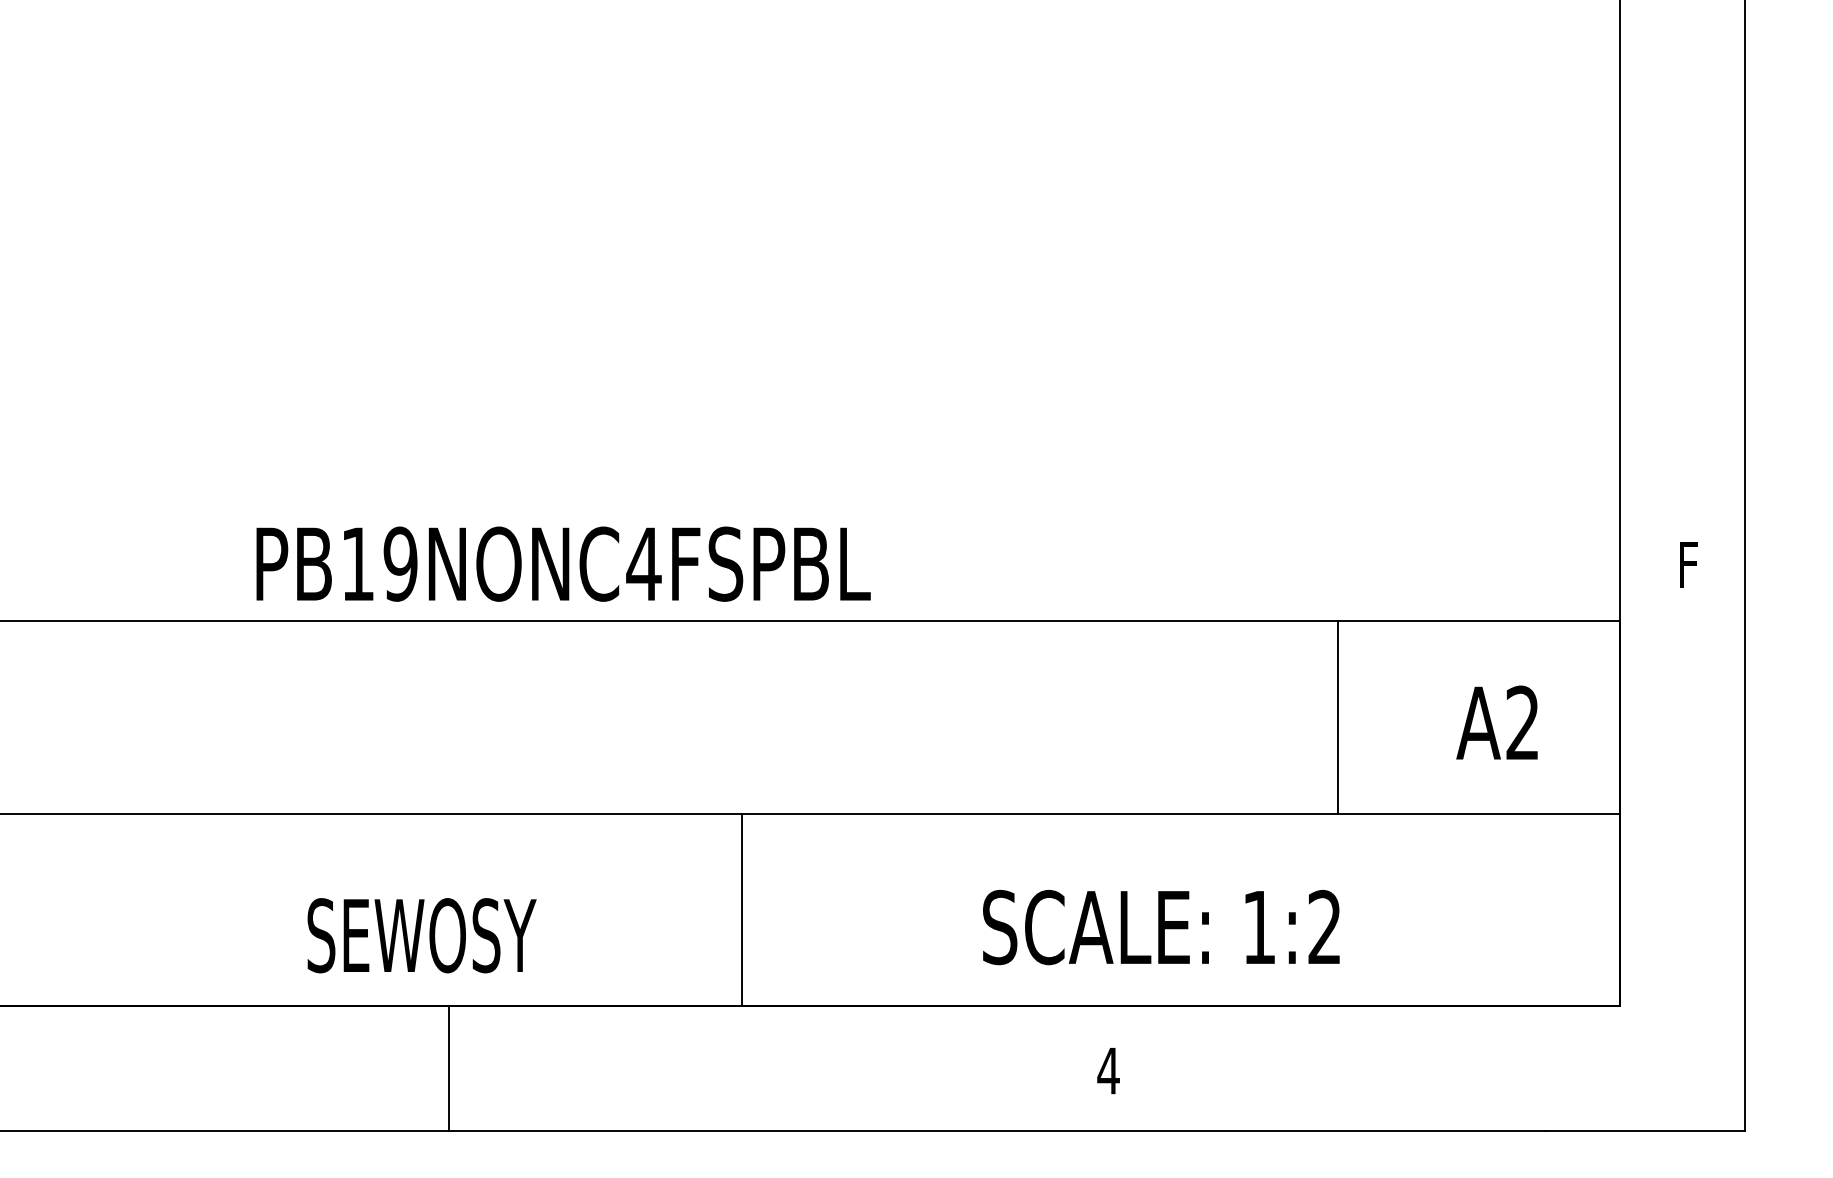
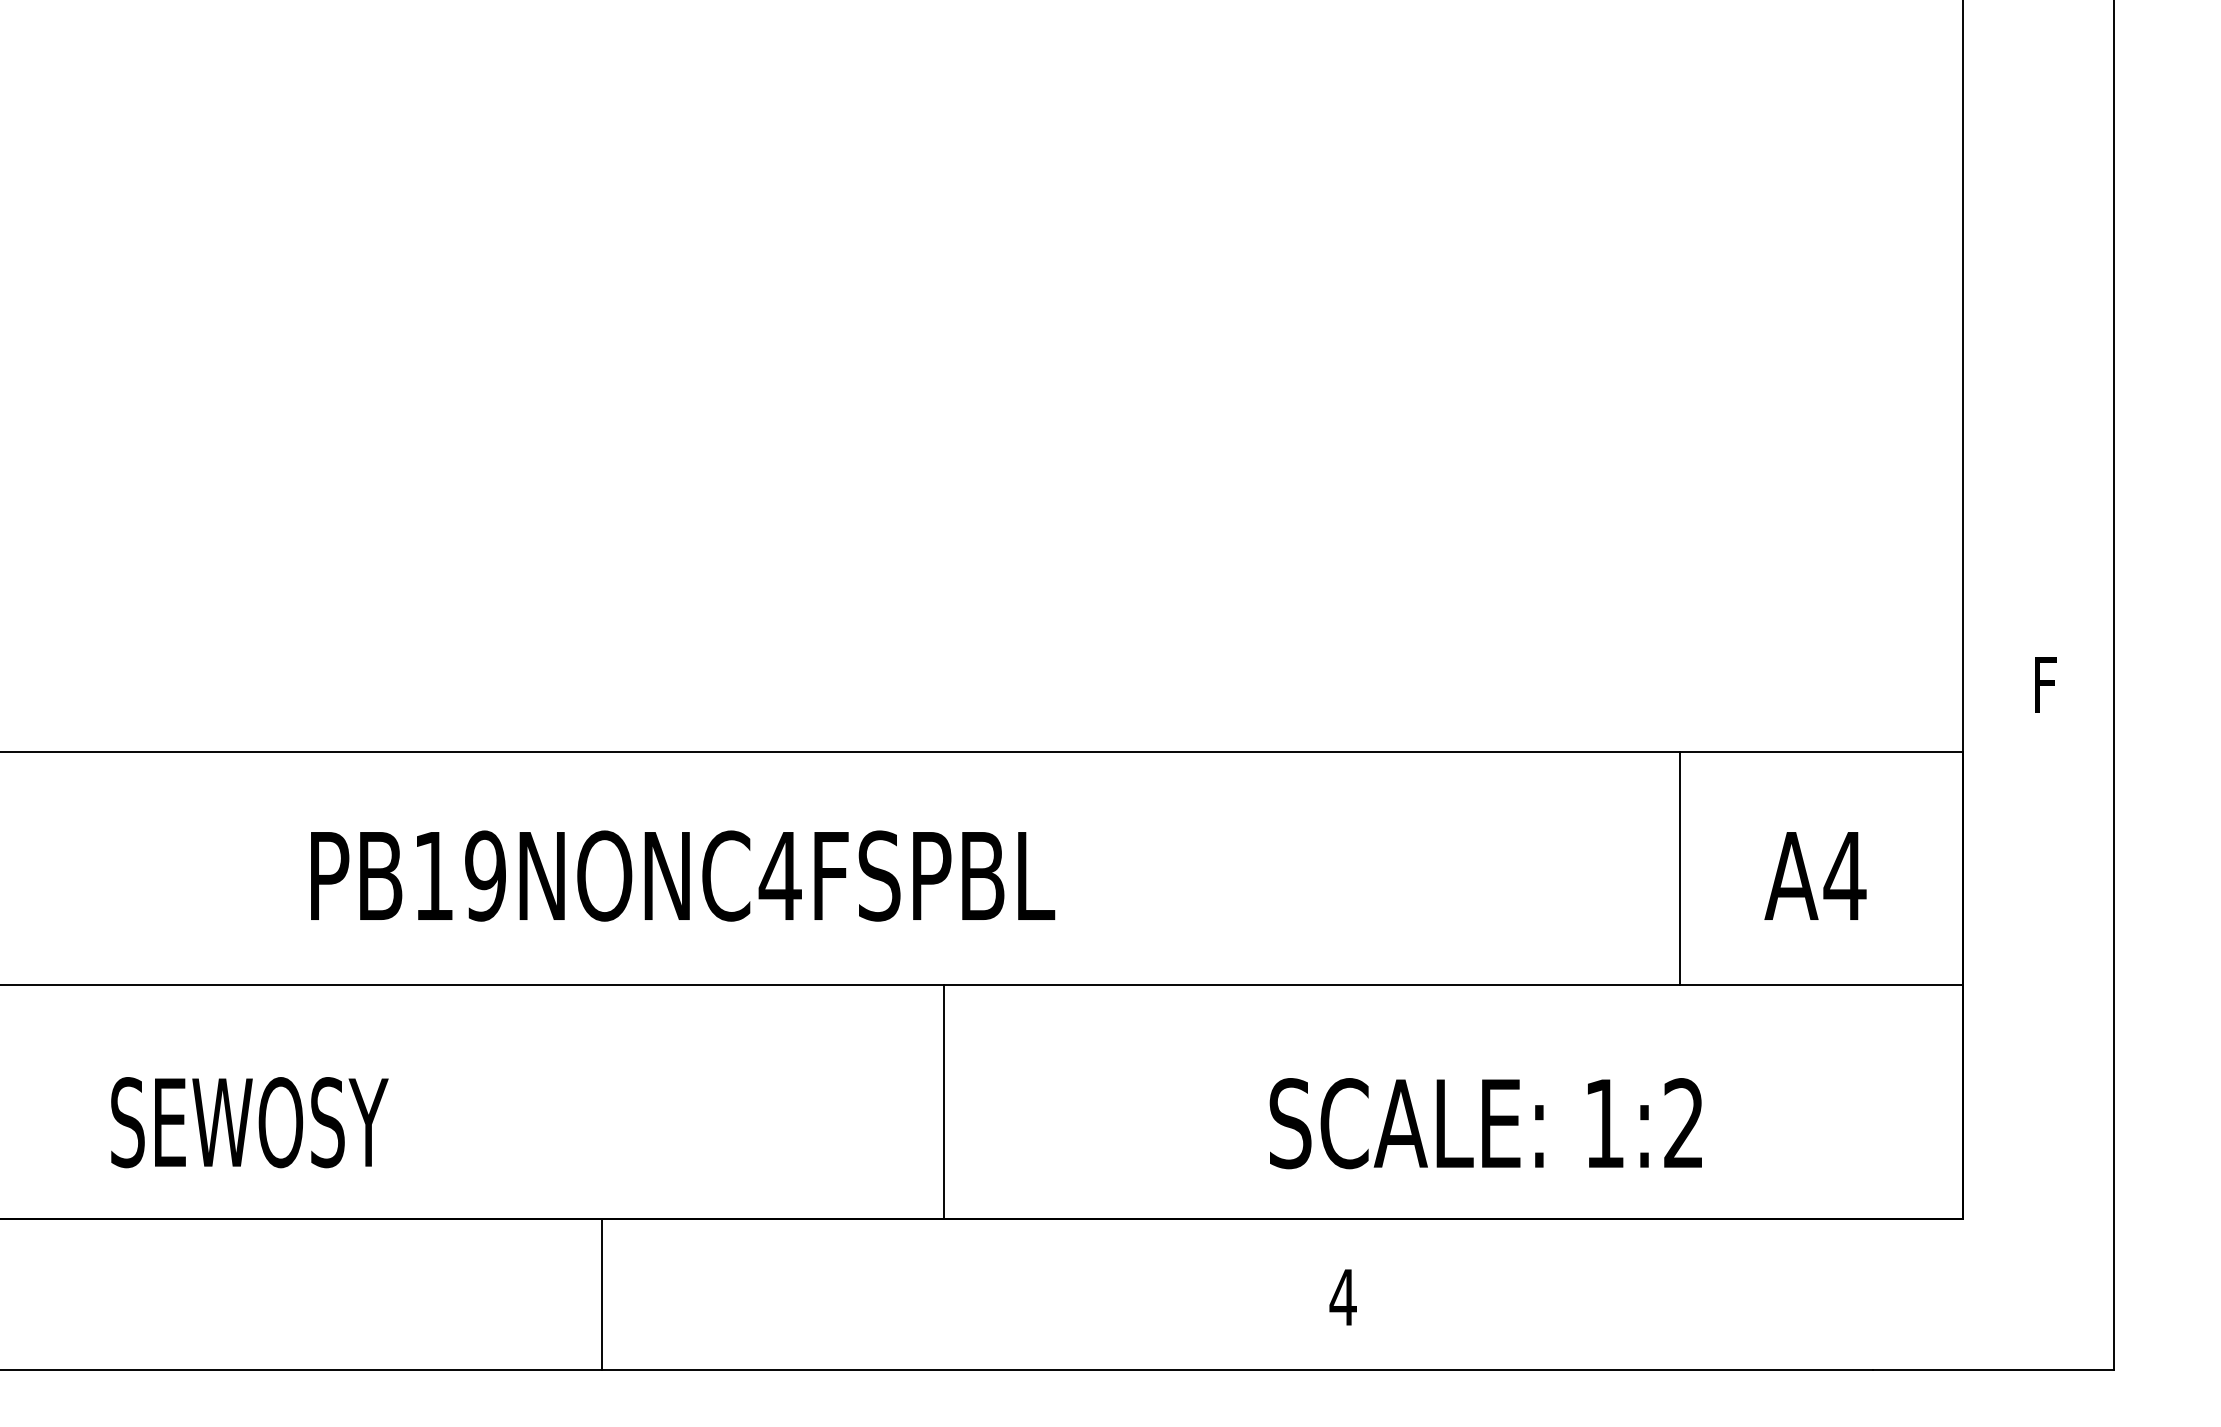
text: (563, 563) -> (682, 875), moved
line: (1337, 716) -> (1679, 867), moved
text: (1522, 722) -> (1844, 875), A2 -> A4
line: (742, 909) -> (944, 1101), moved
text: (1161, 927) -> (1486, 1123), moved
text: (421, 935) -> (249, 1122), moved
line: (449, 1068) -> (601, 1294), moved

